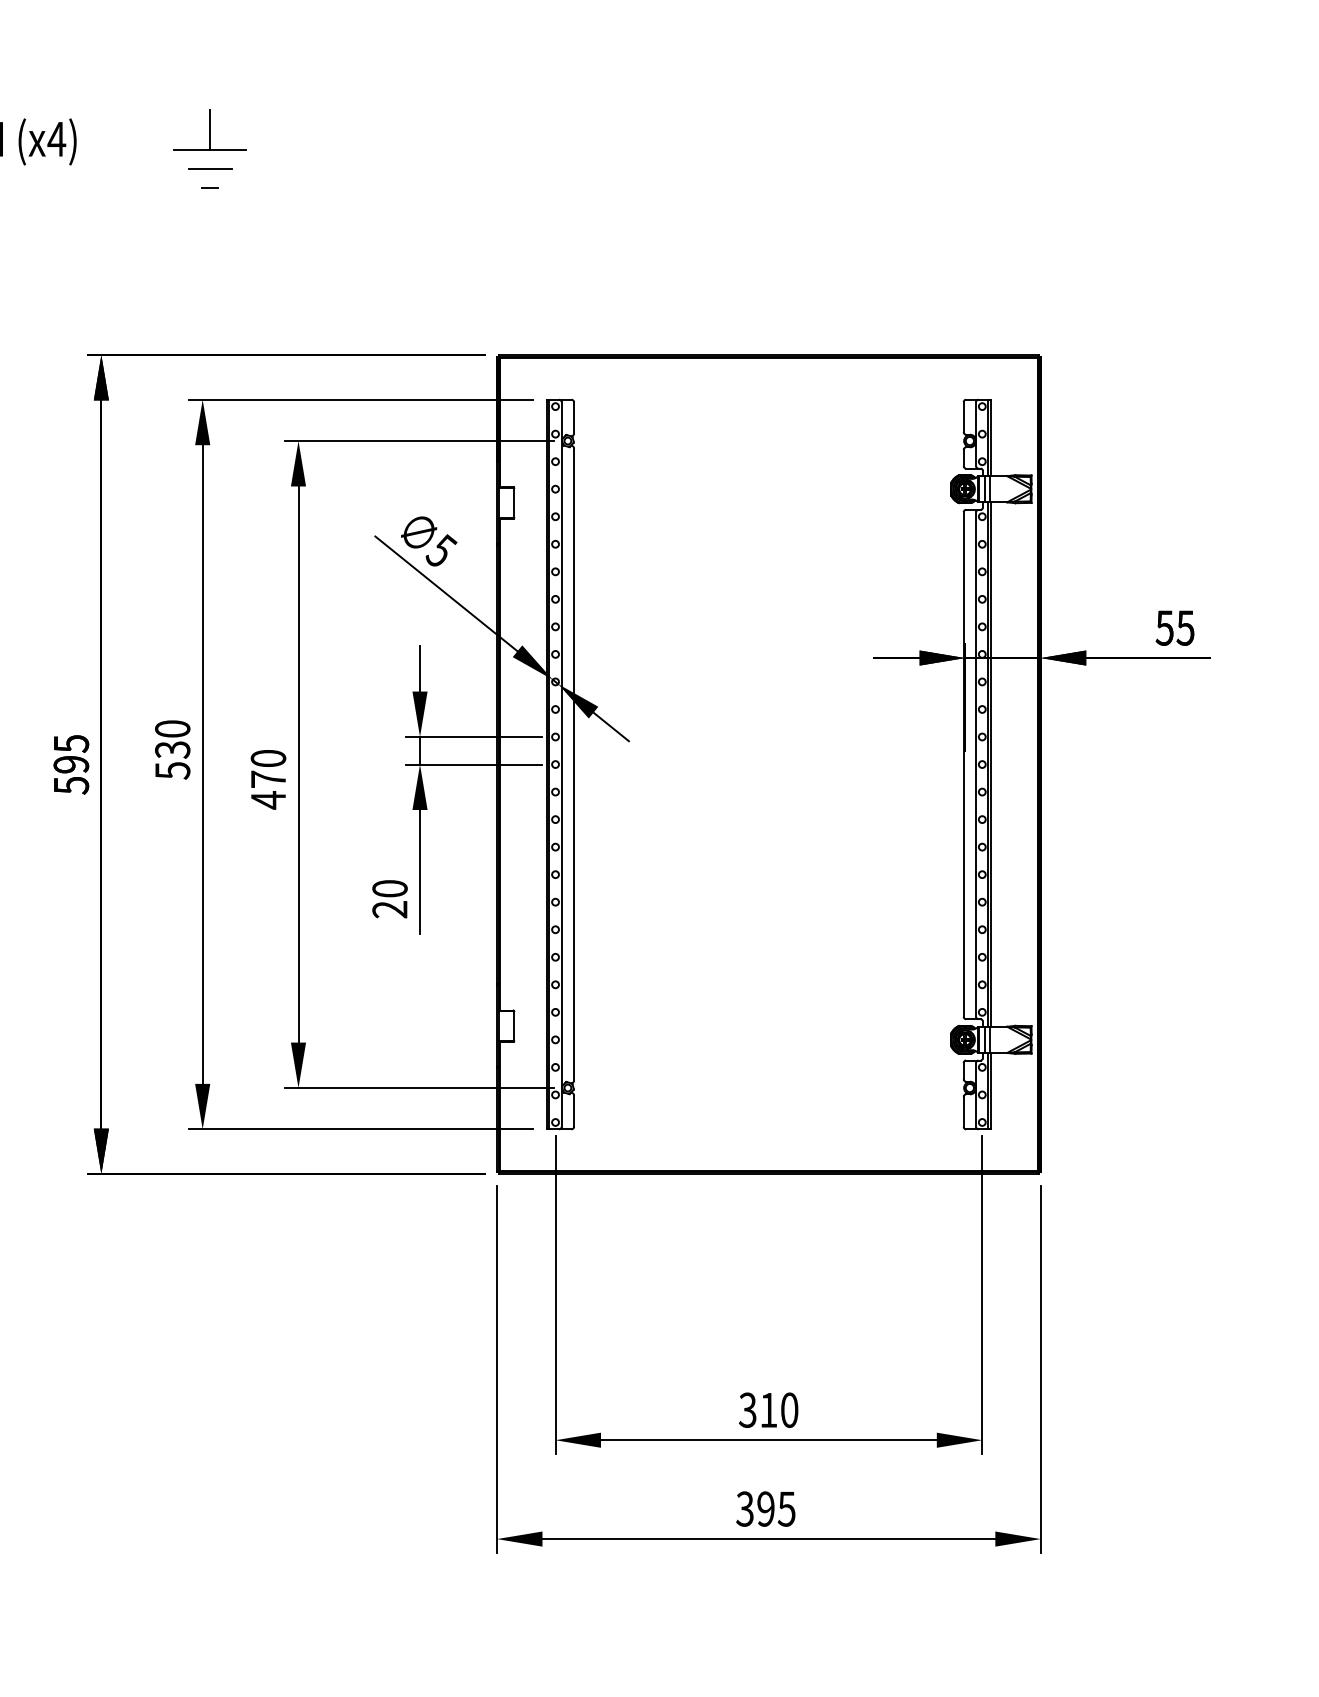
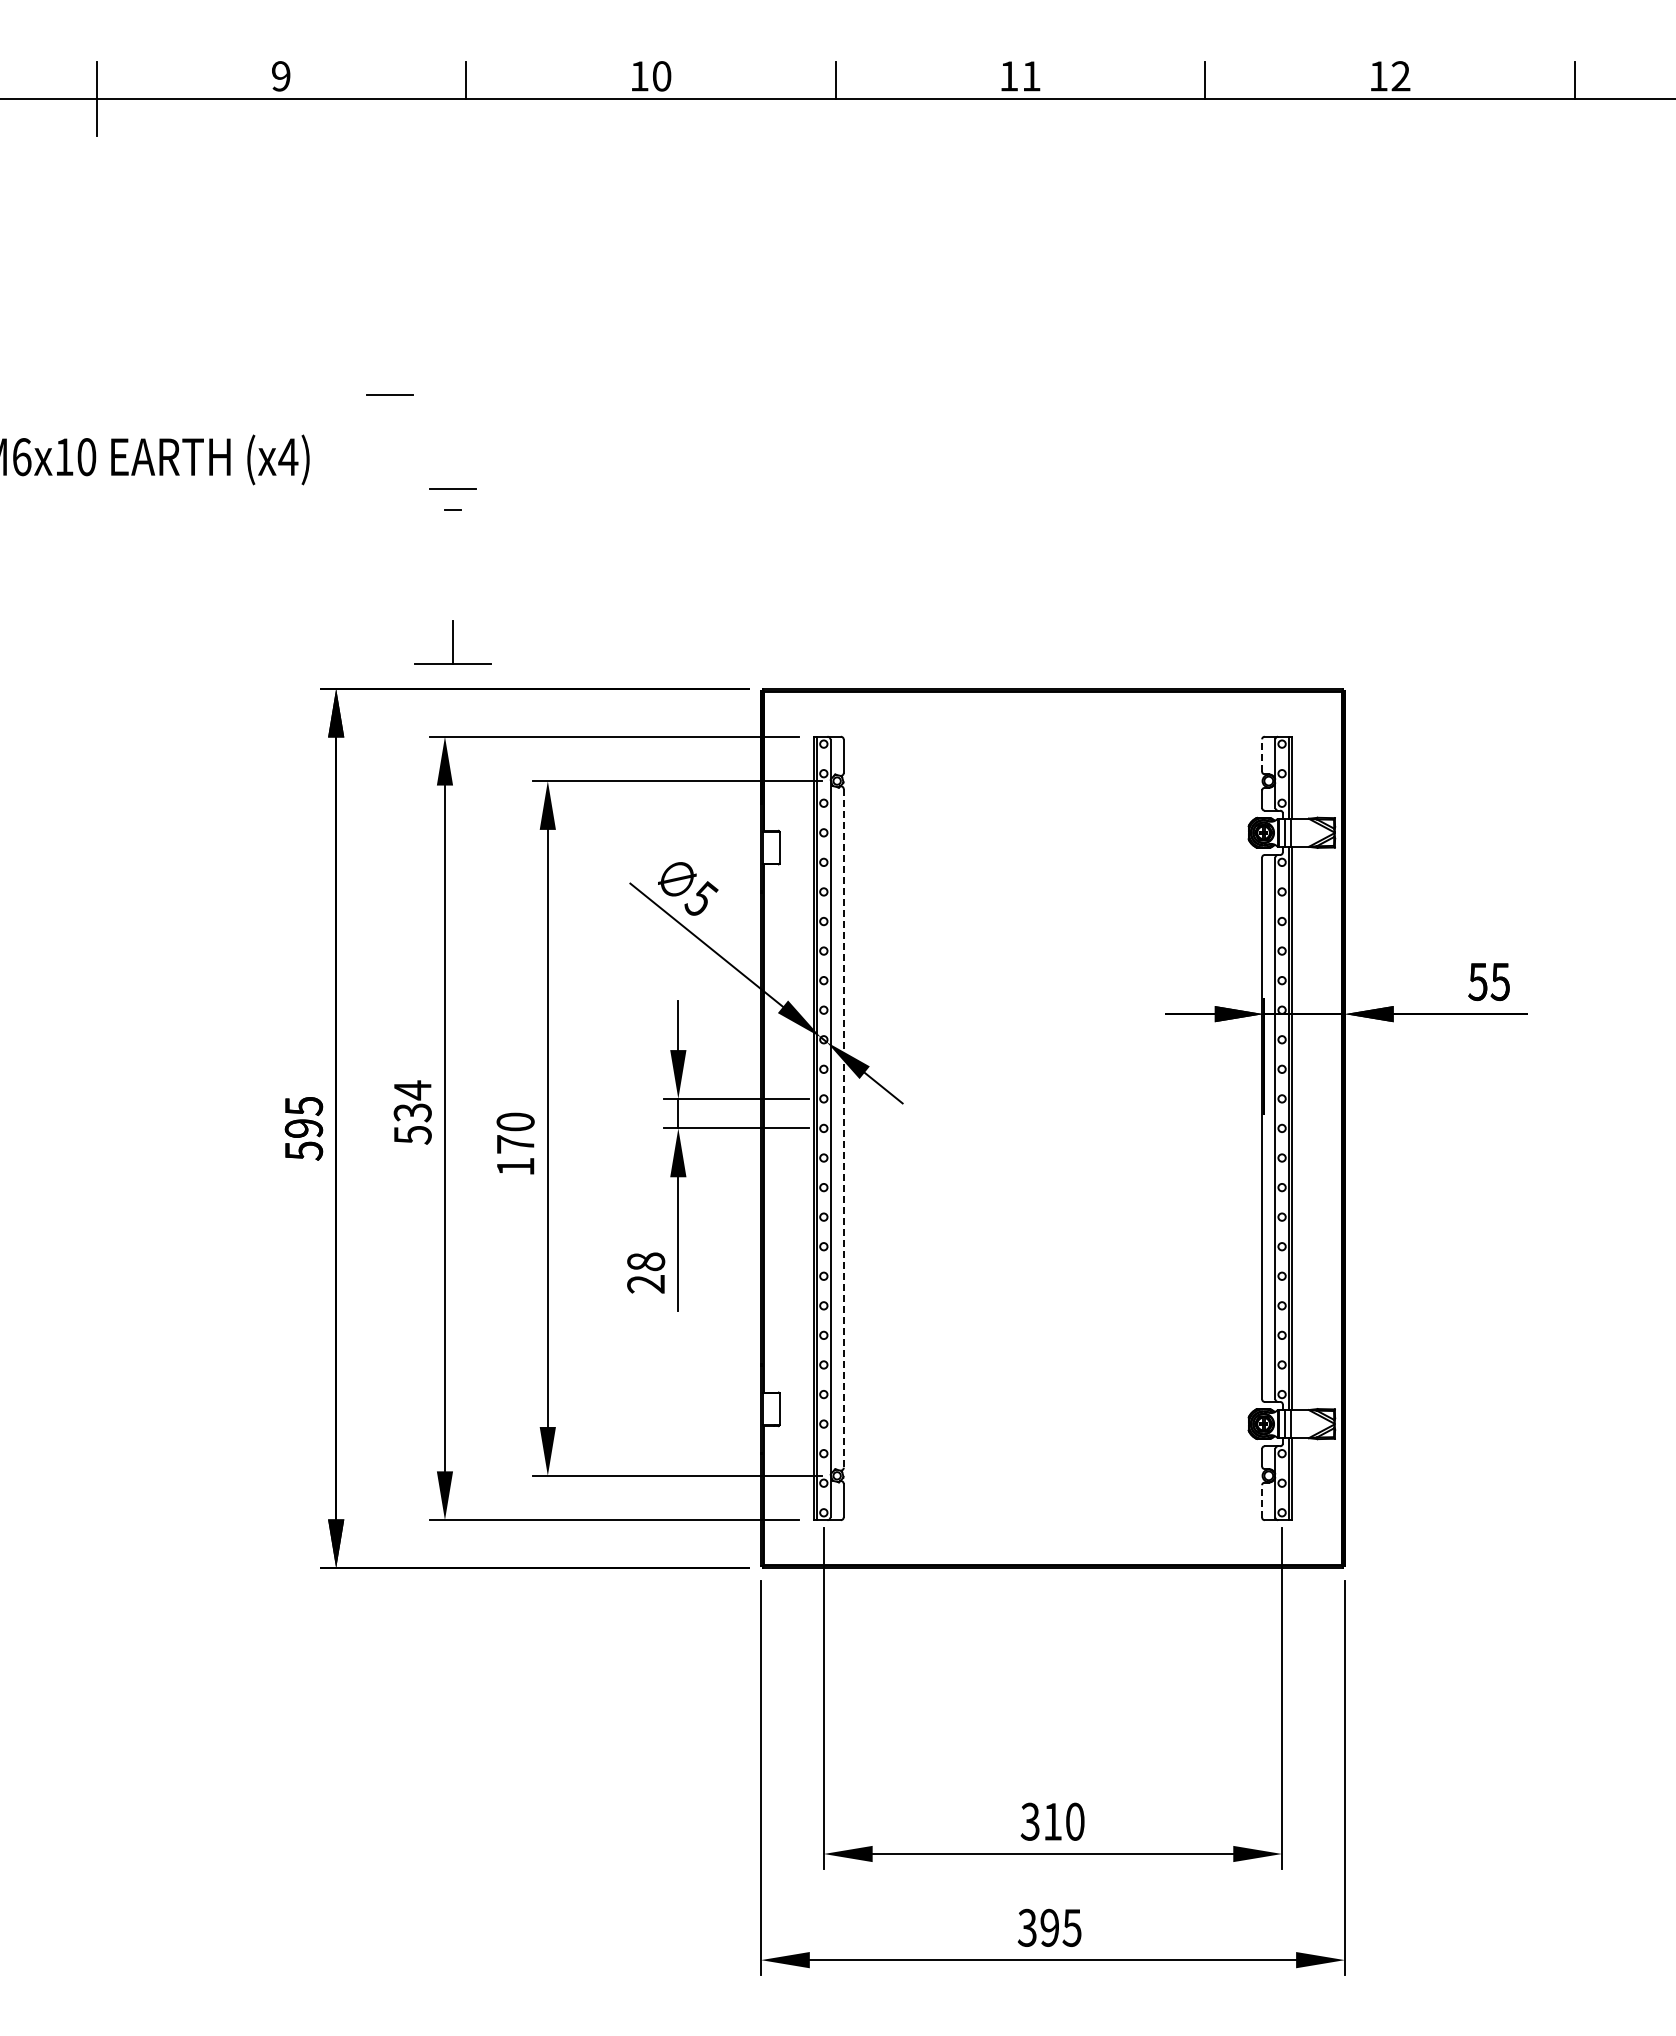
line: (151, 81) -> (389, 394), added
part: (209, 130) -> (452, 642), moved
line: (964, 417) -> (1262, 755), solid -> dashed
text: (172, 729) -> (412, 1090), 530 -> 534
line: (573, 764) -> (843, 1128), solid -> dashed
text: (268, 799) -> (515, 1166), 470 -> 170
text: (389, 888) -> (645, 1261), 20 -> 28
line: (964, 1111) -> (1262, 1500), solid -> dashed

